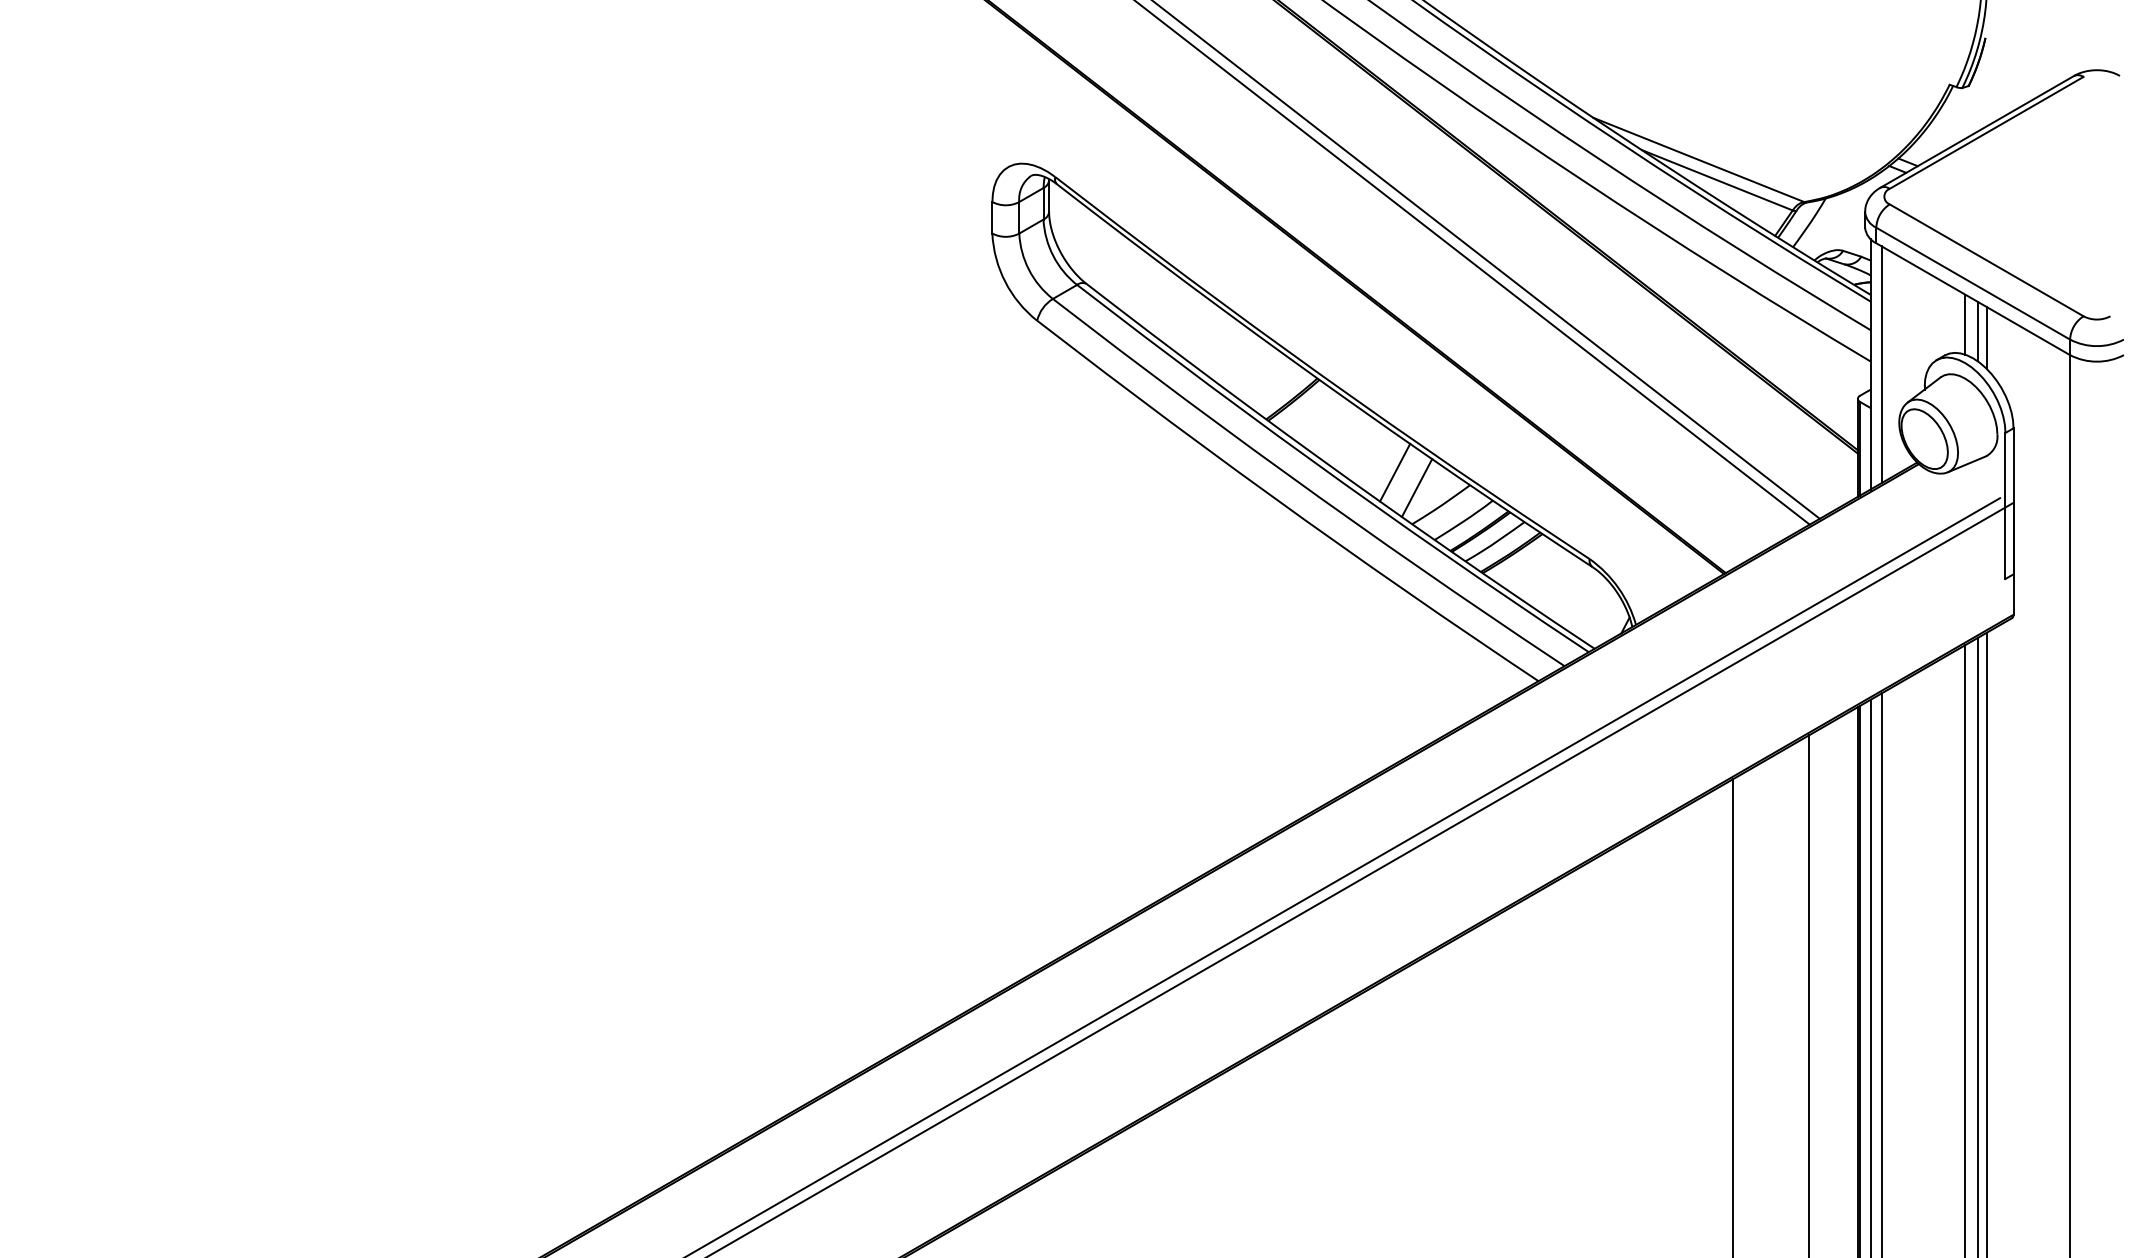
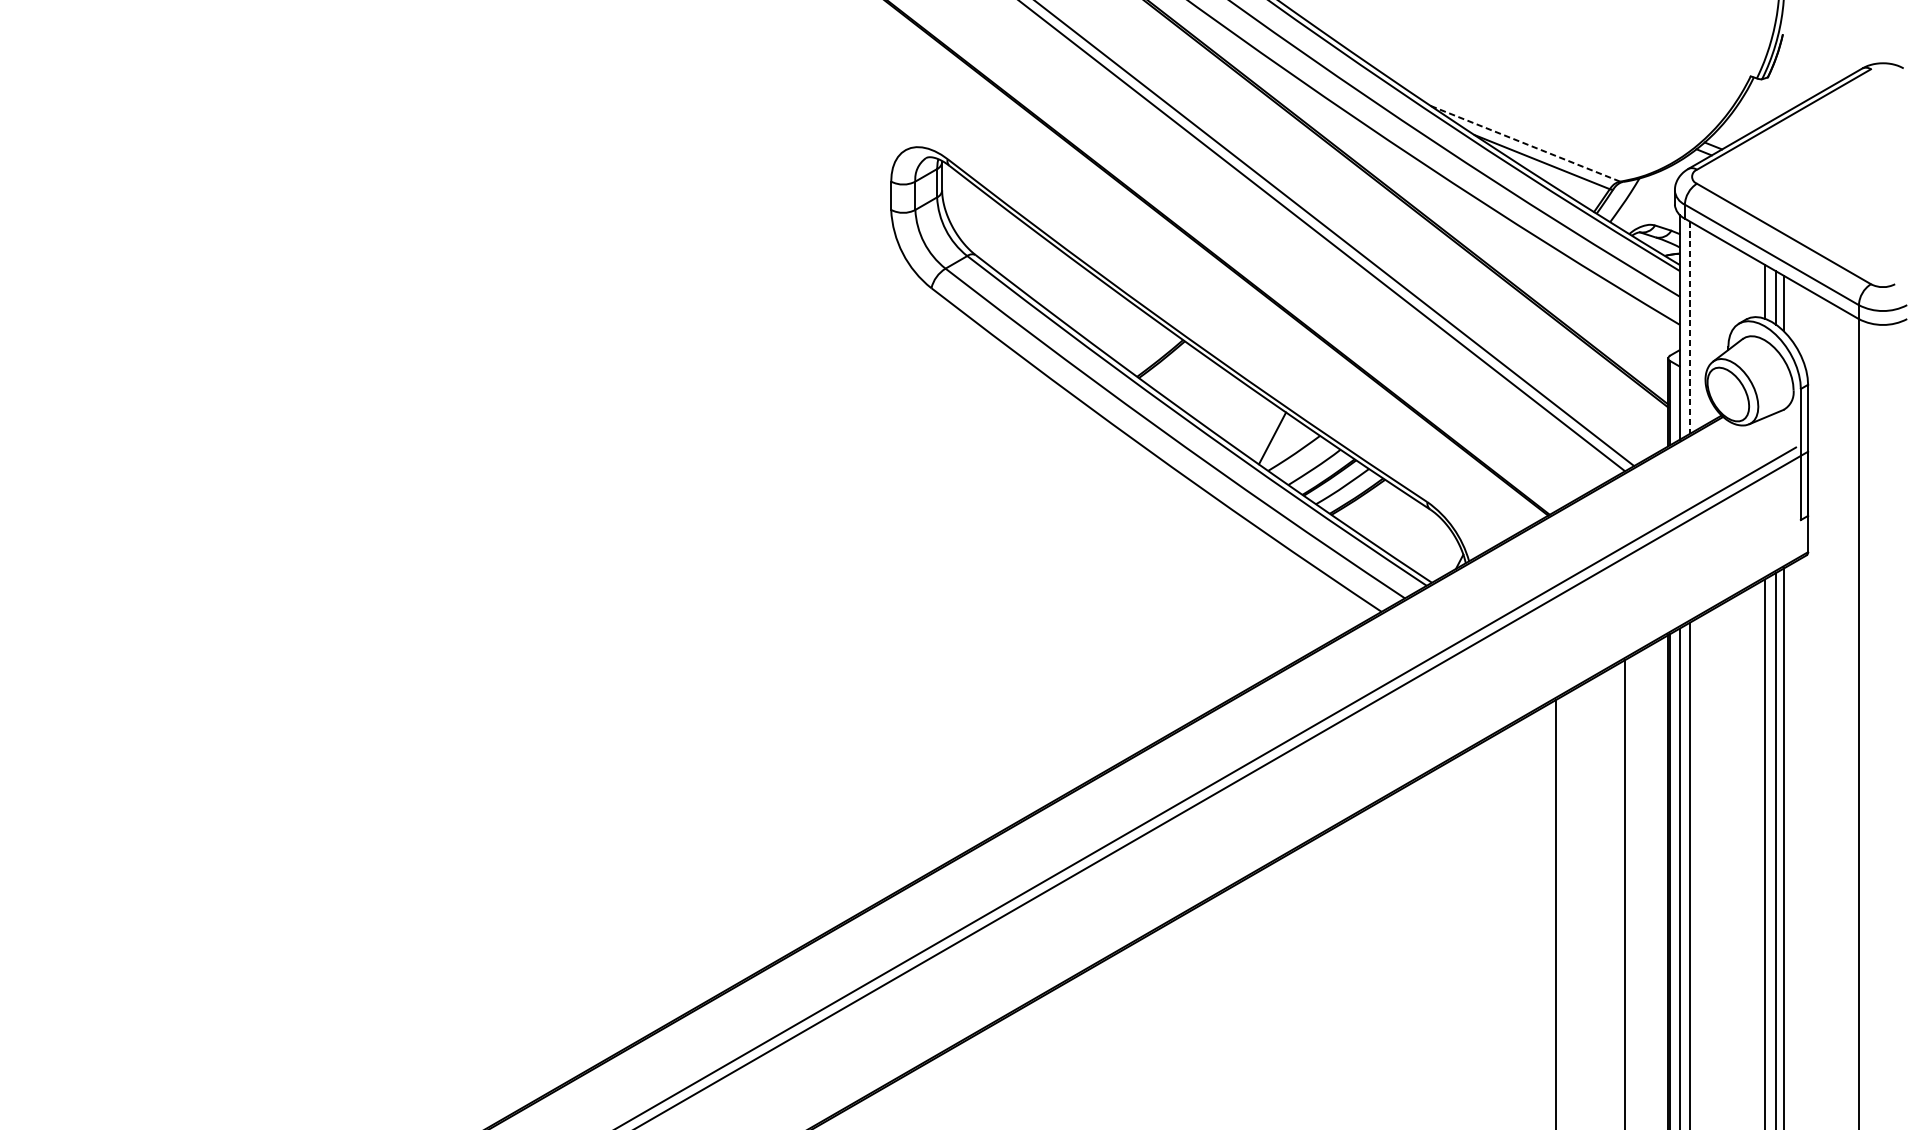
line: (1698, 159) -> (1525, 143), solid -> dashed
line: (1881, 365) -> (1689, 328), solid -> dashed
line: (1395, 472) -> (1253, 424), removed

